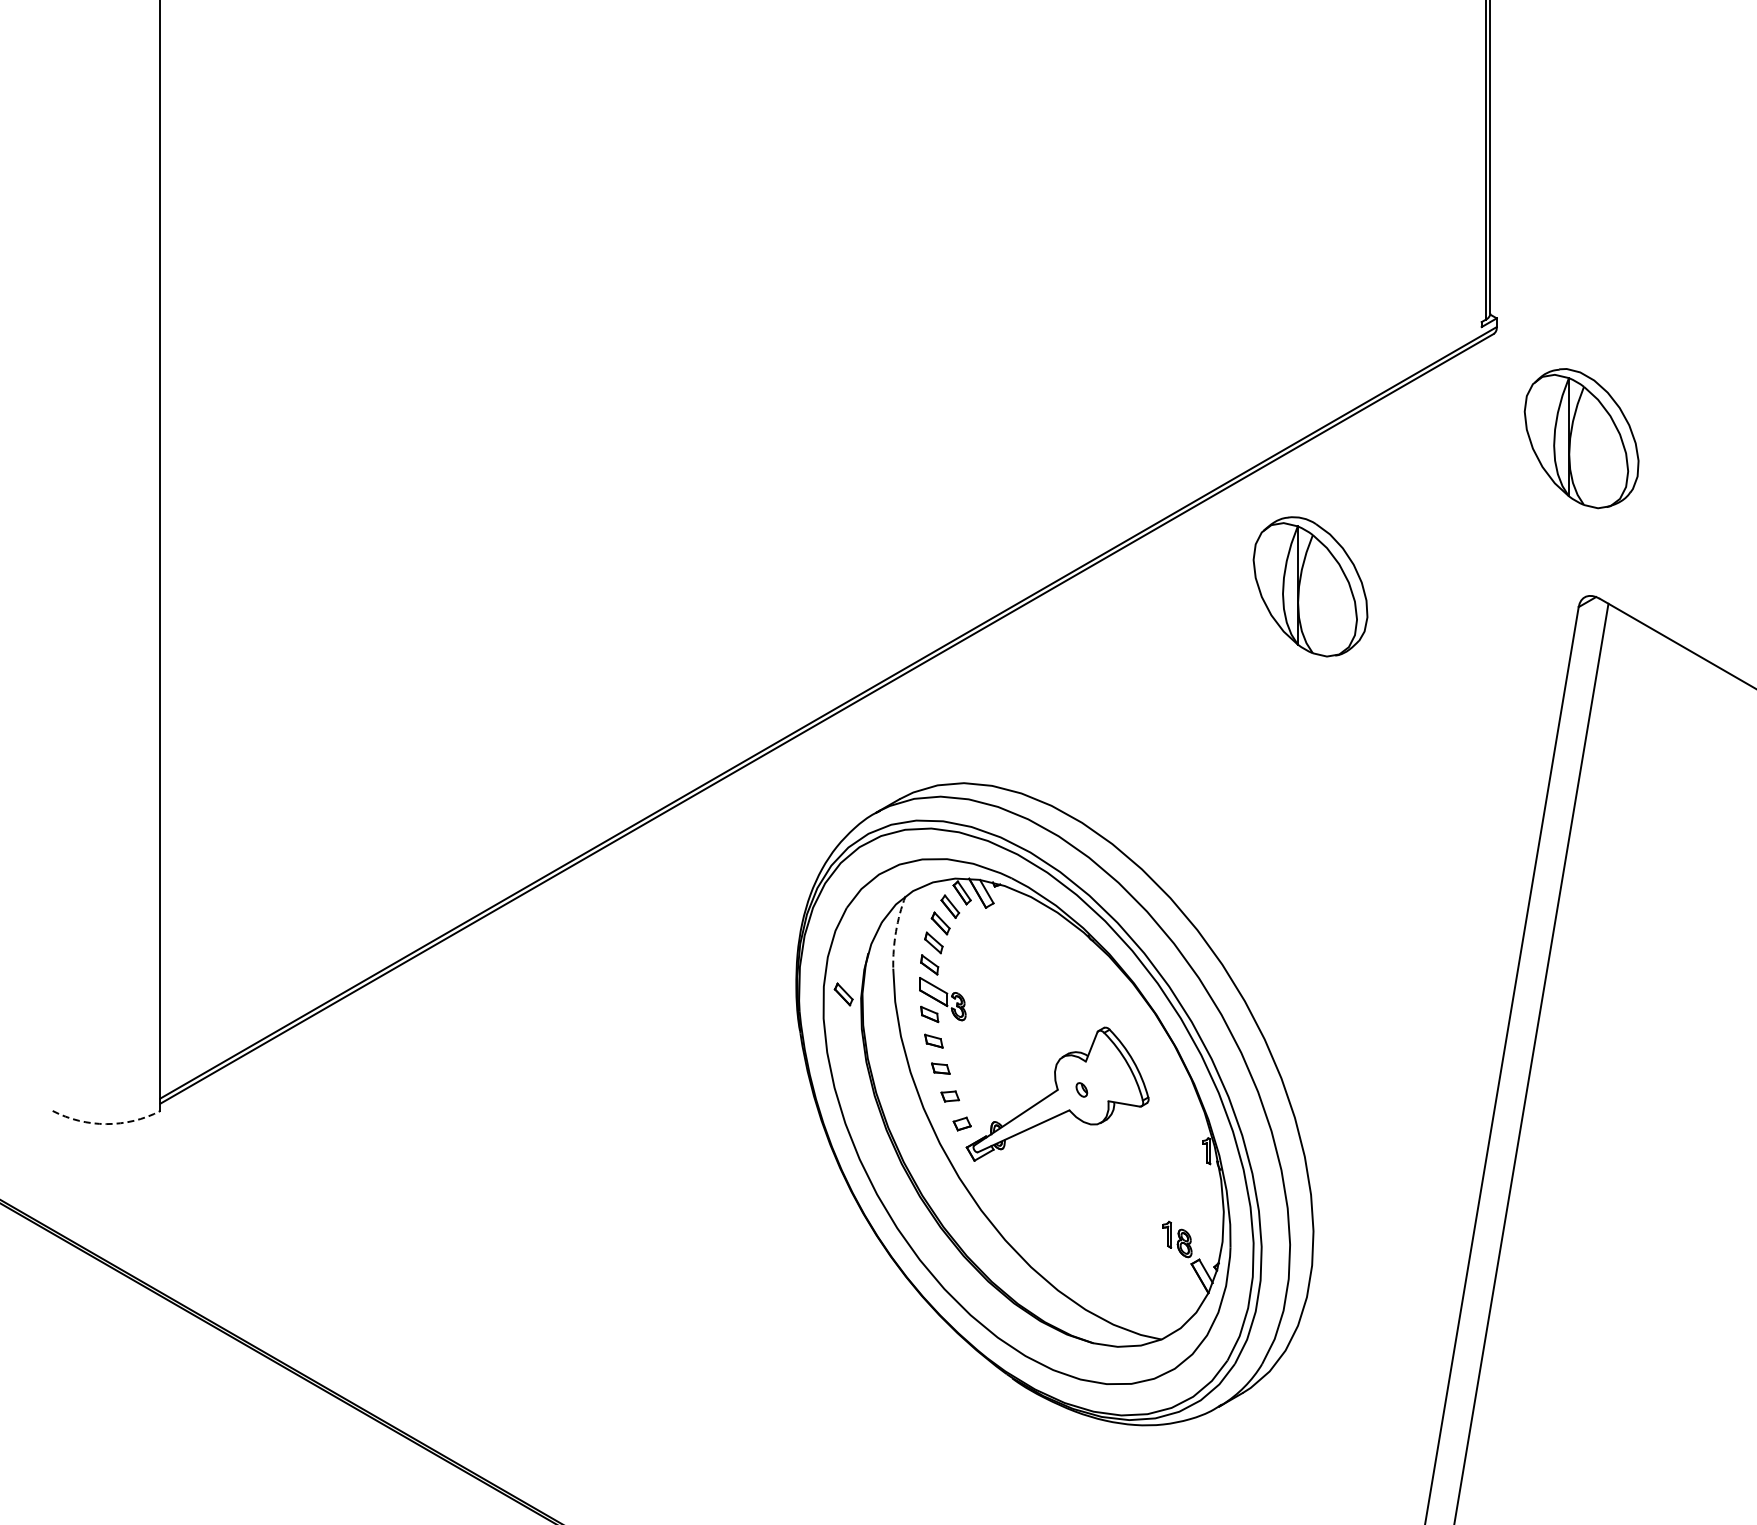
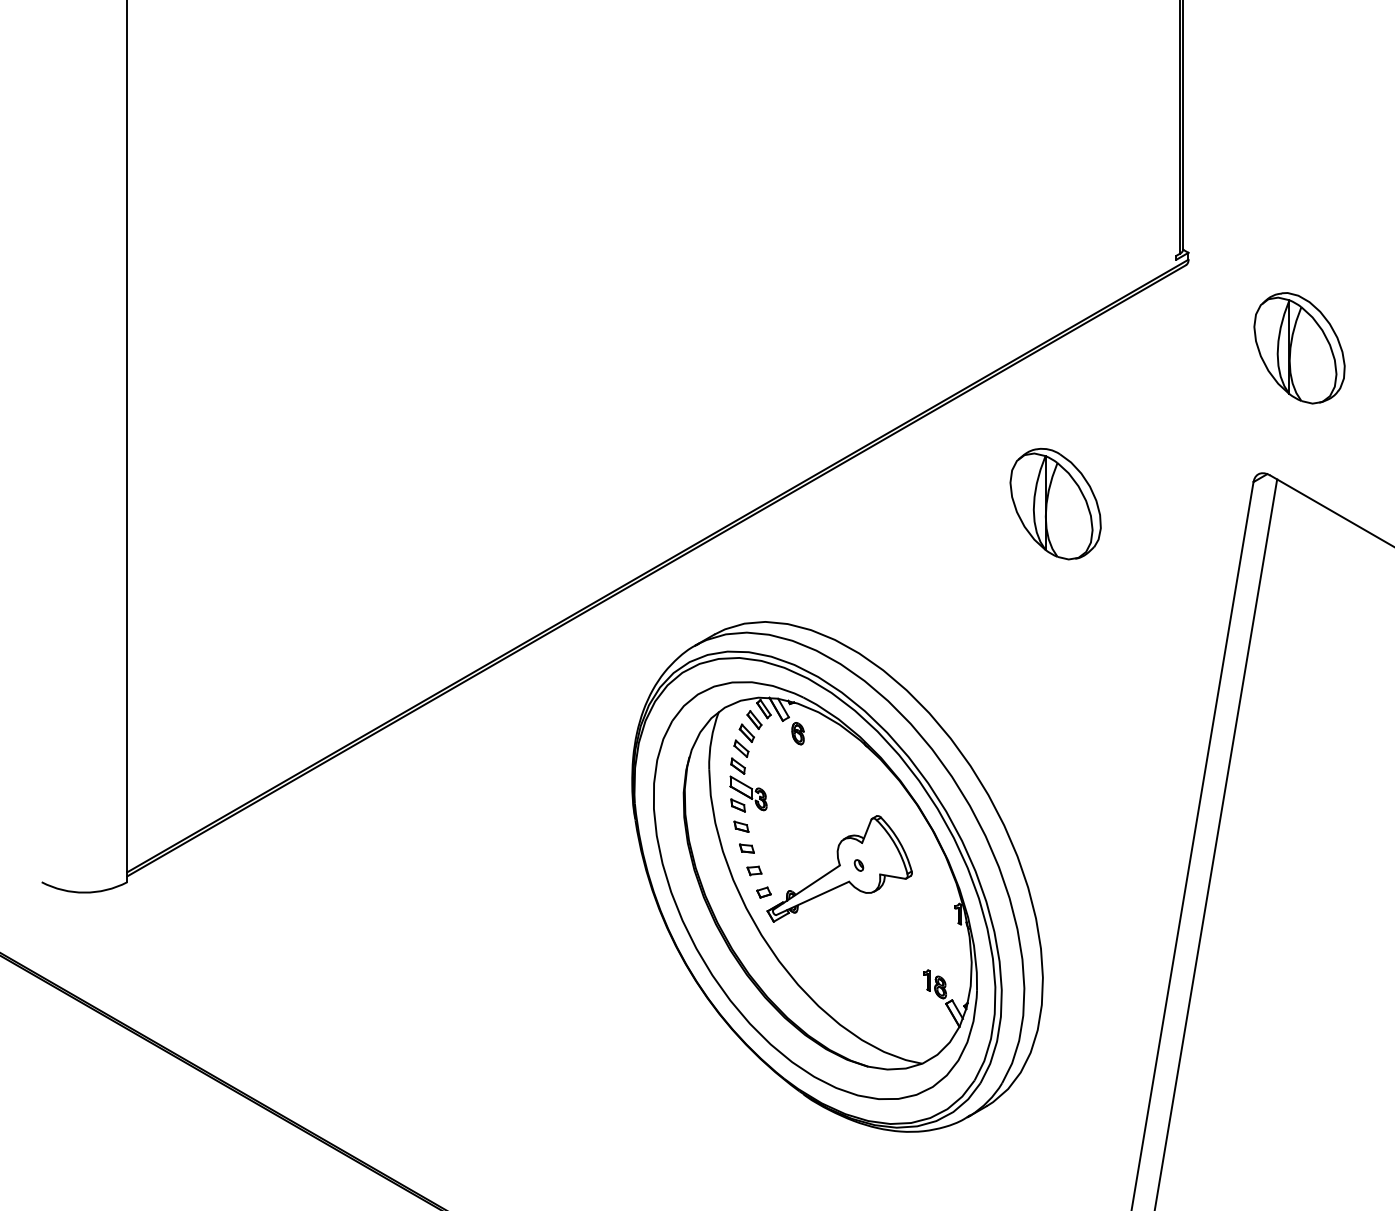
part: (1581, 438) -> (1299, 348), moved
part: (1310, 586) -> (1055, 503), moved
part: (1005, 923) -> (798, 733), added
arc: (896, 931) -> (711, 739), dashed -> solid
part: (843, 994) -> (669, 789), removed
arc: (106, 1124) -> (84, 892), dashed -> solid

